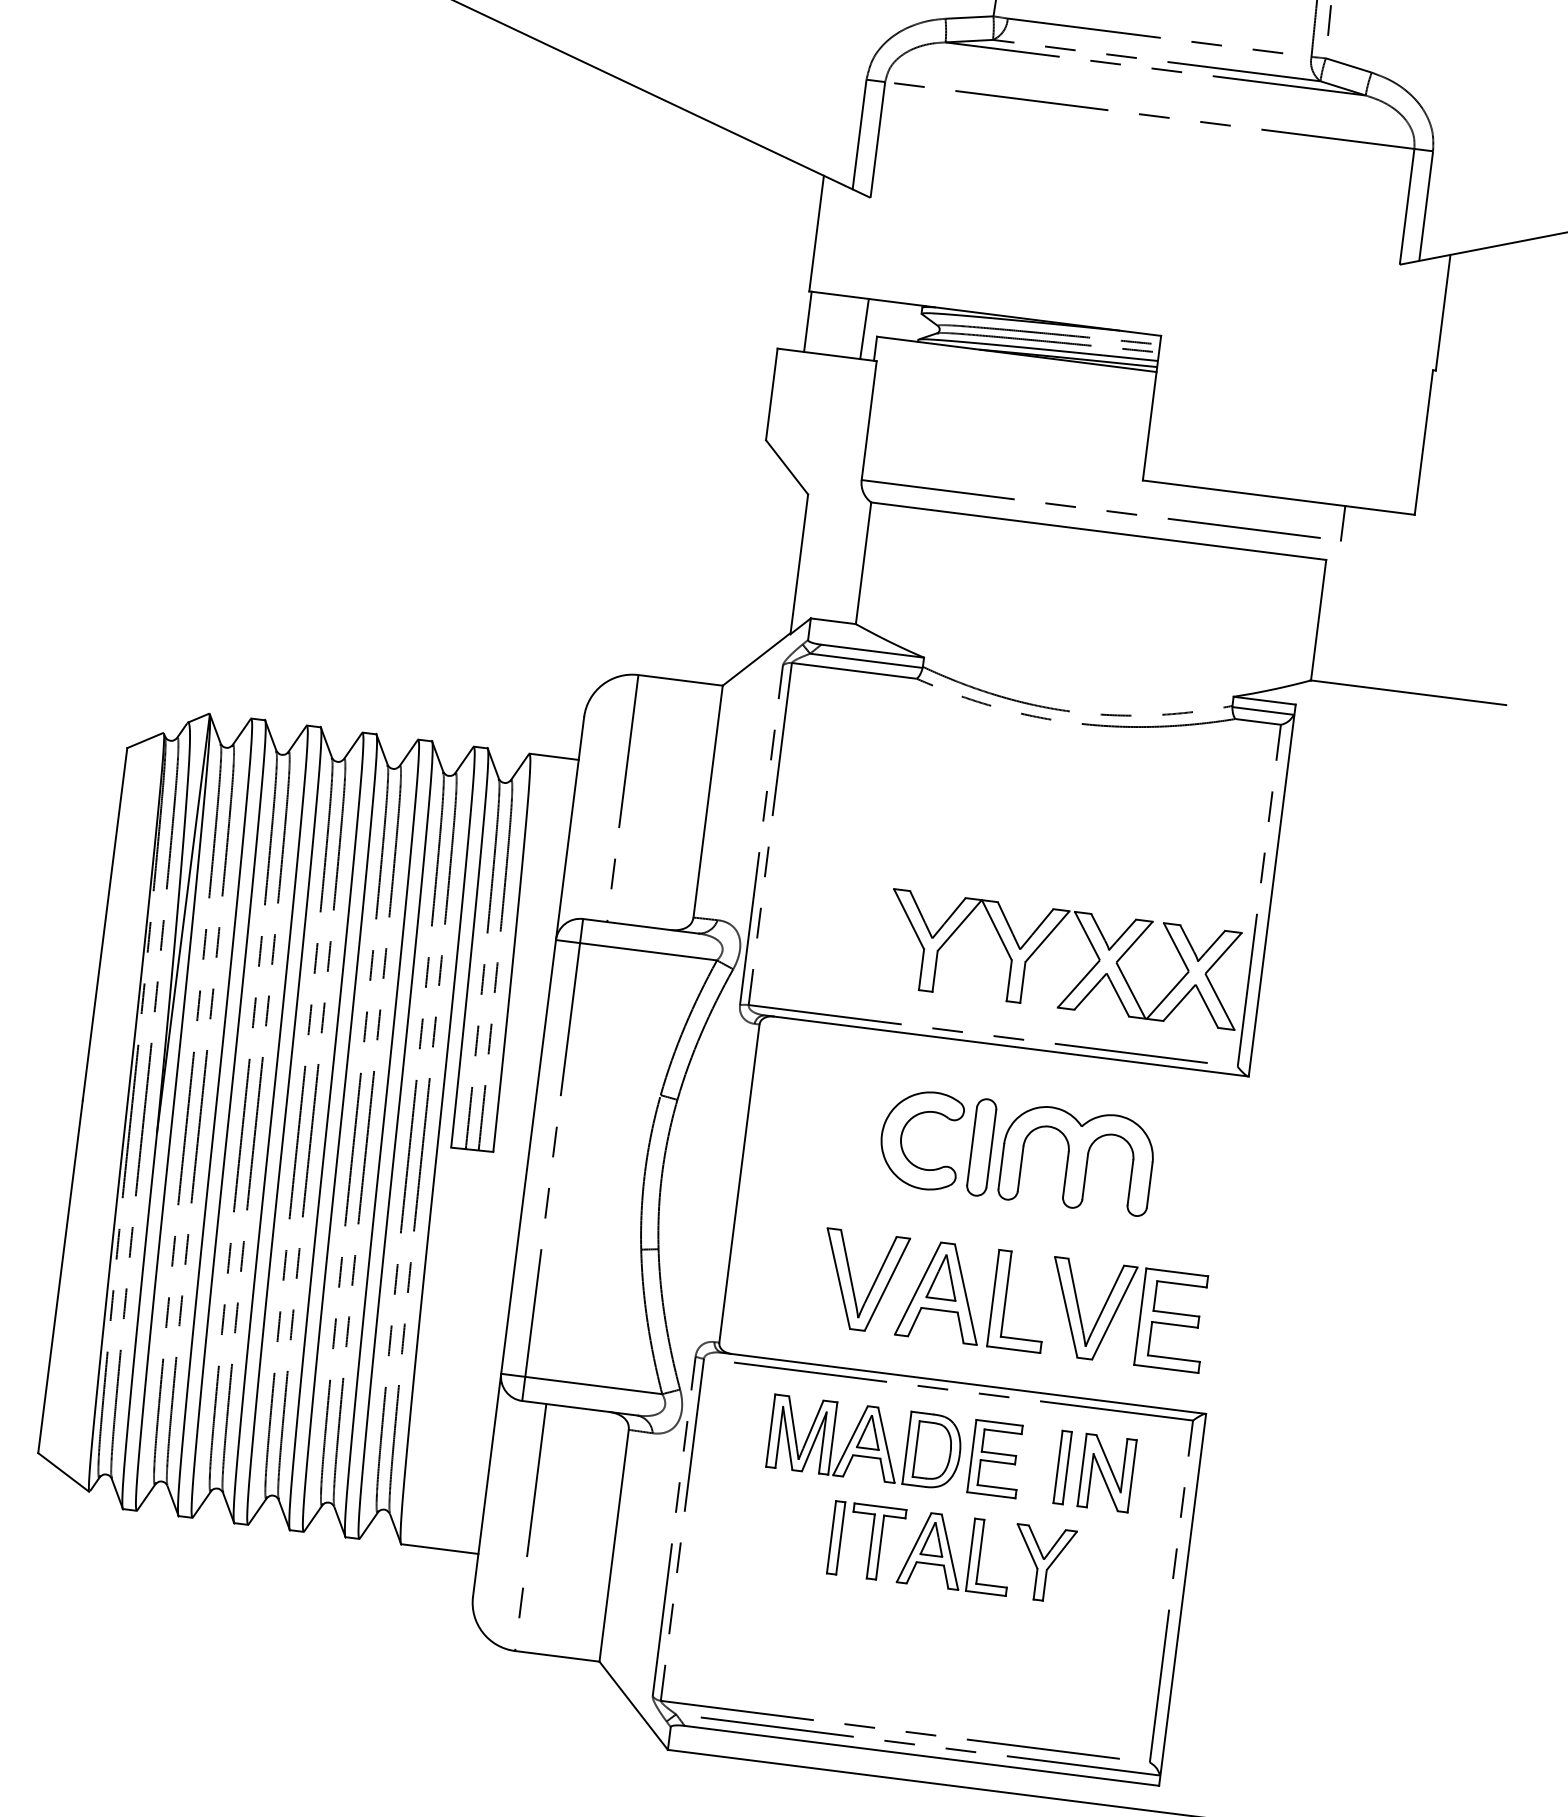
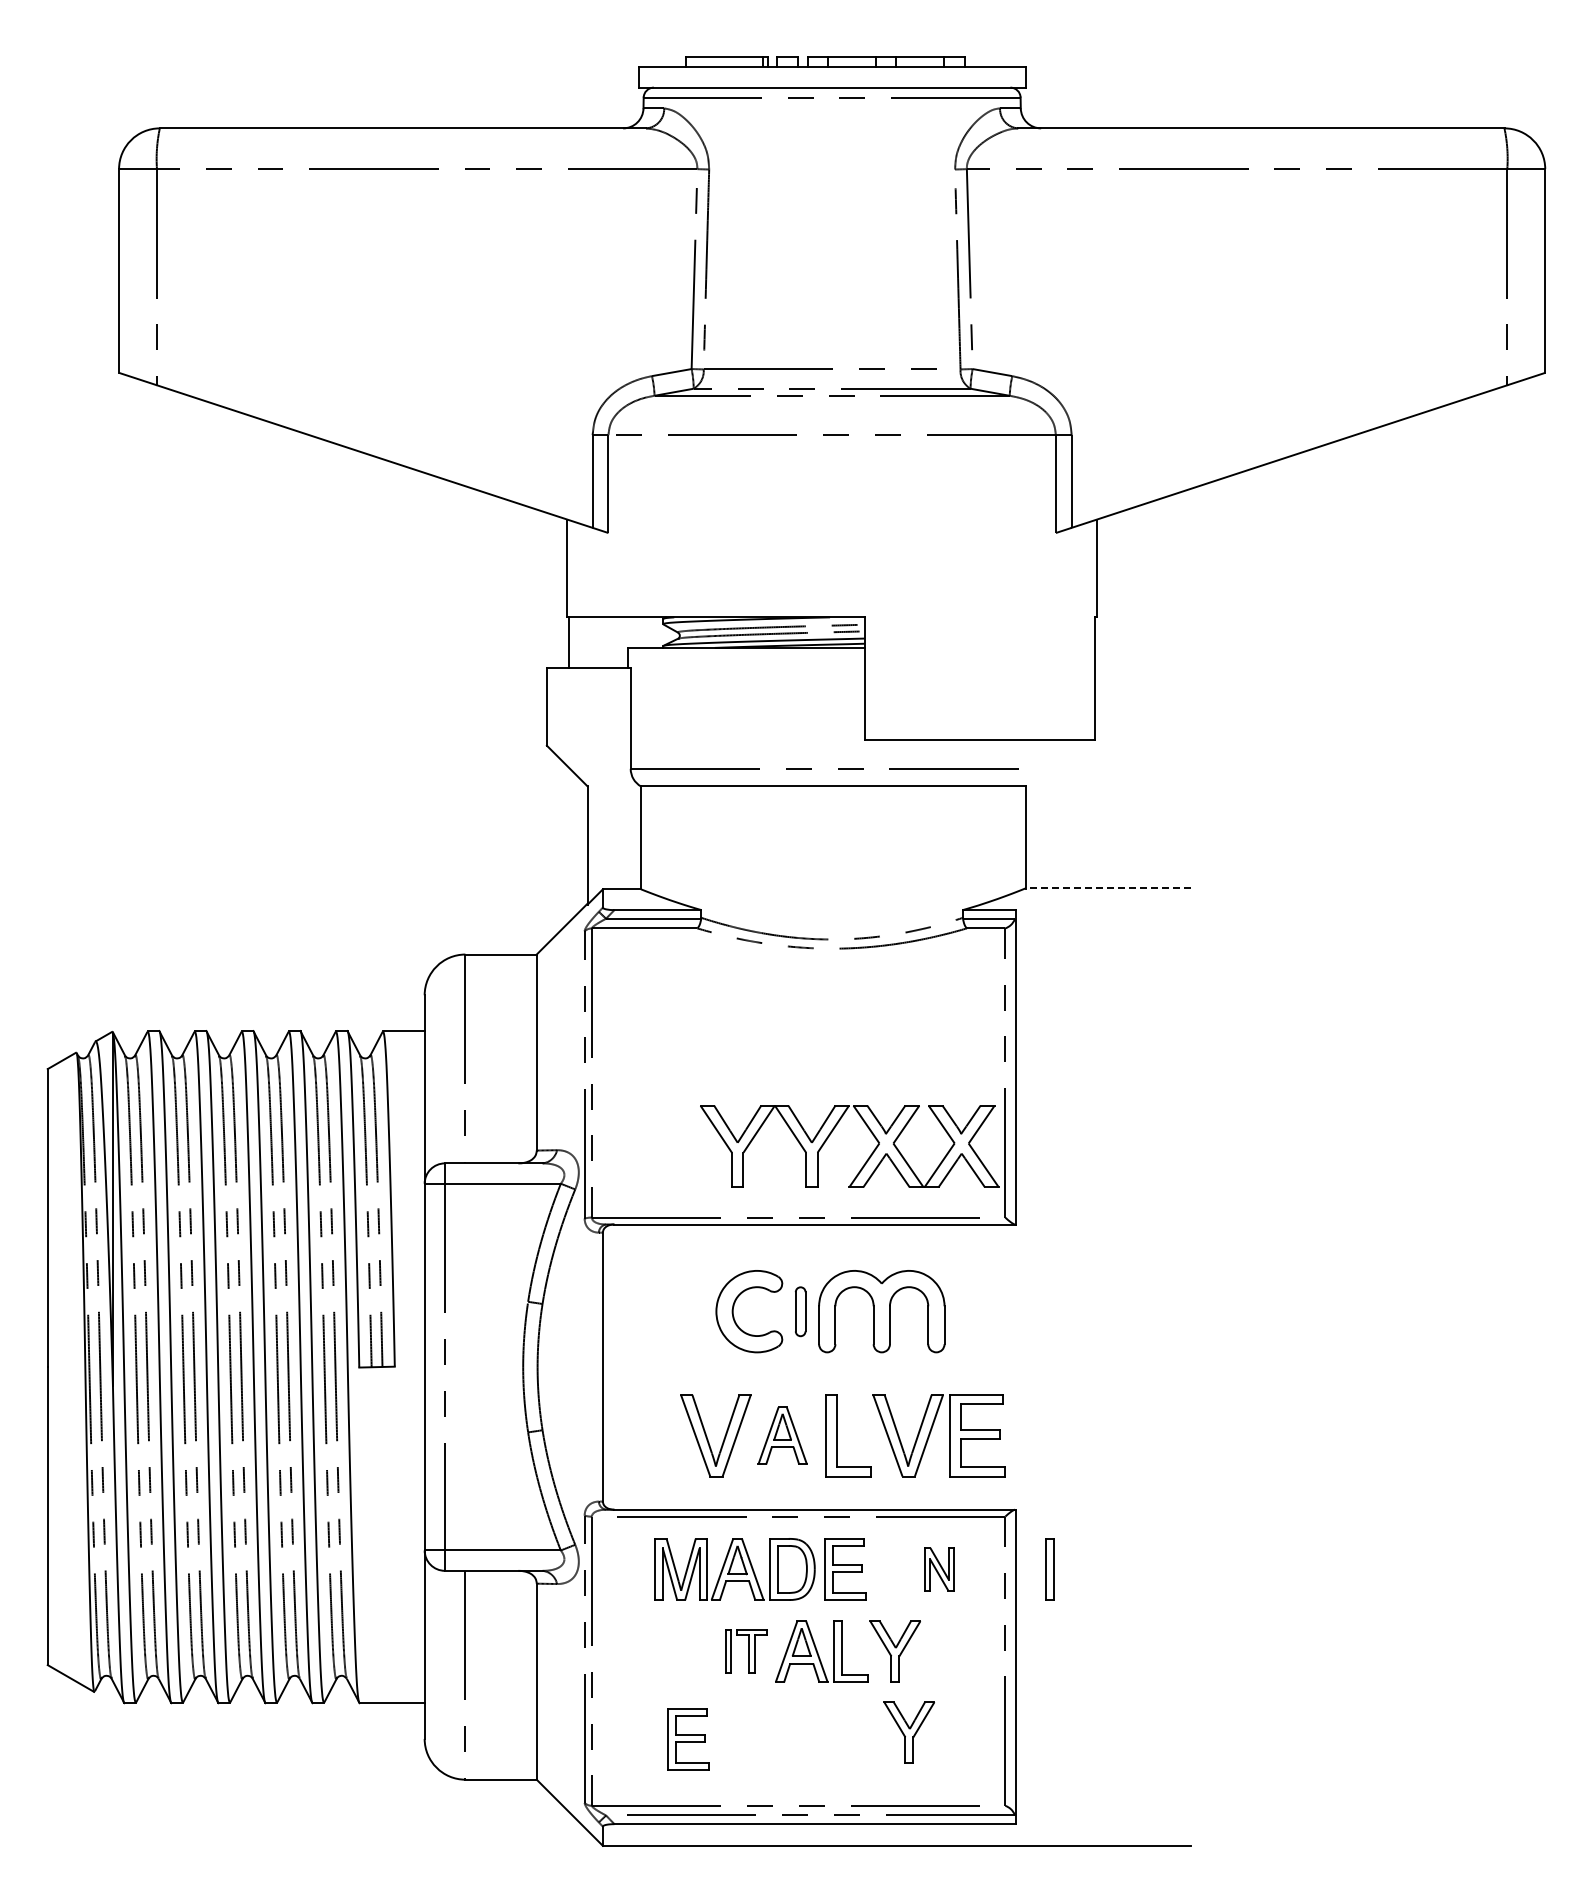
line: (863, 328) -> (616, 642), removed
line: (1342, 522) -> (1035, 753), removed
line: (1407, 692) -> (1107, 888), solid -> dashed
part: (981, 1147) -> (800, 1311), size x0.6
part: (941, 1291) -> (782, 1435), size x0.7
part: (1062, 1467) -> (1049, 1569), moved
part: (1107, 1473) -> (939, 1569), size x0.7
part: (866, 1541) -> (746, 1651), size x0.7
part: (785, 1636) -> (688, 1739), added
part: (1046, 1661) -> (908, 1732), added

